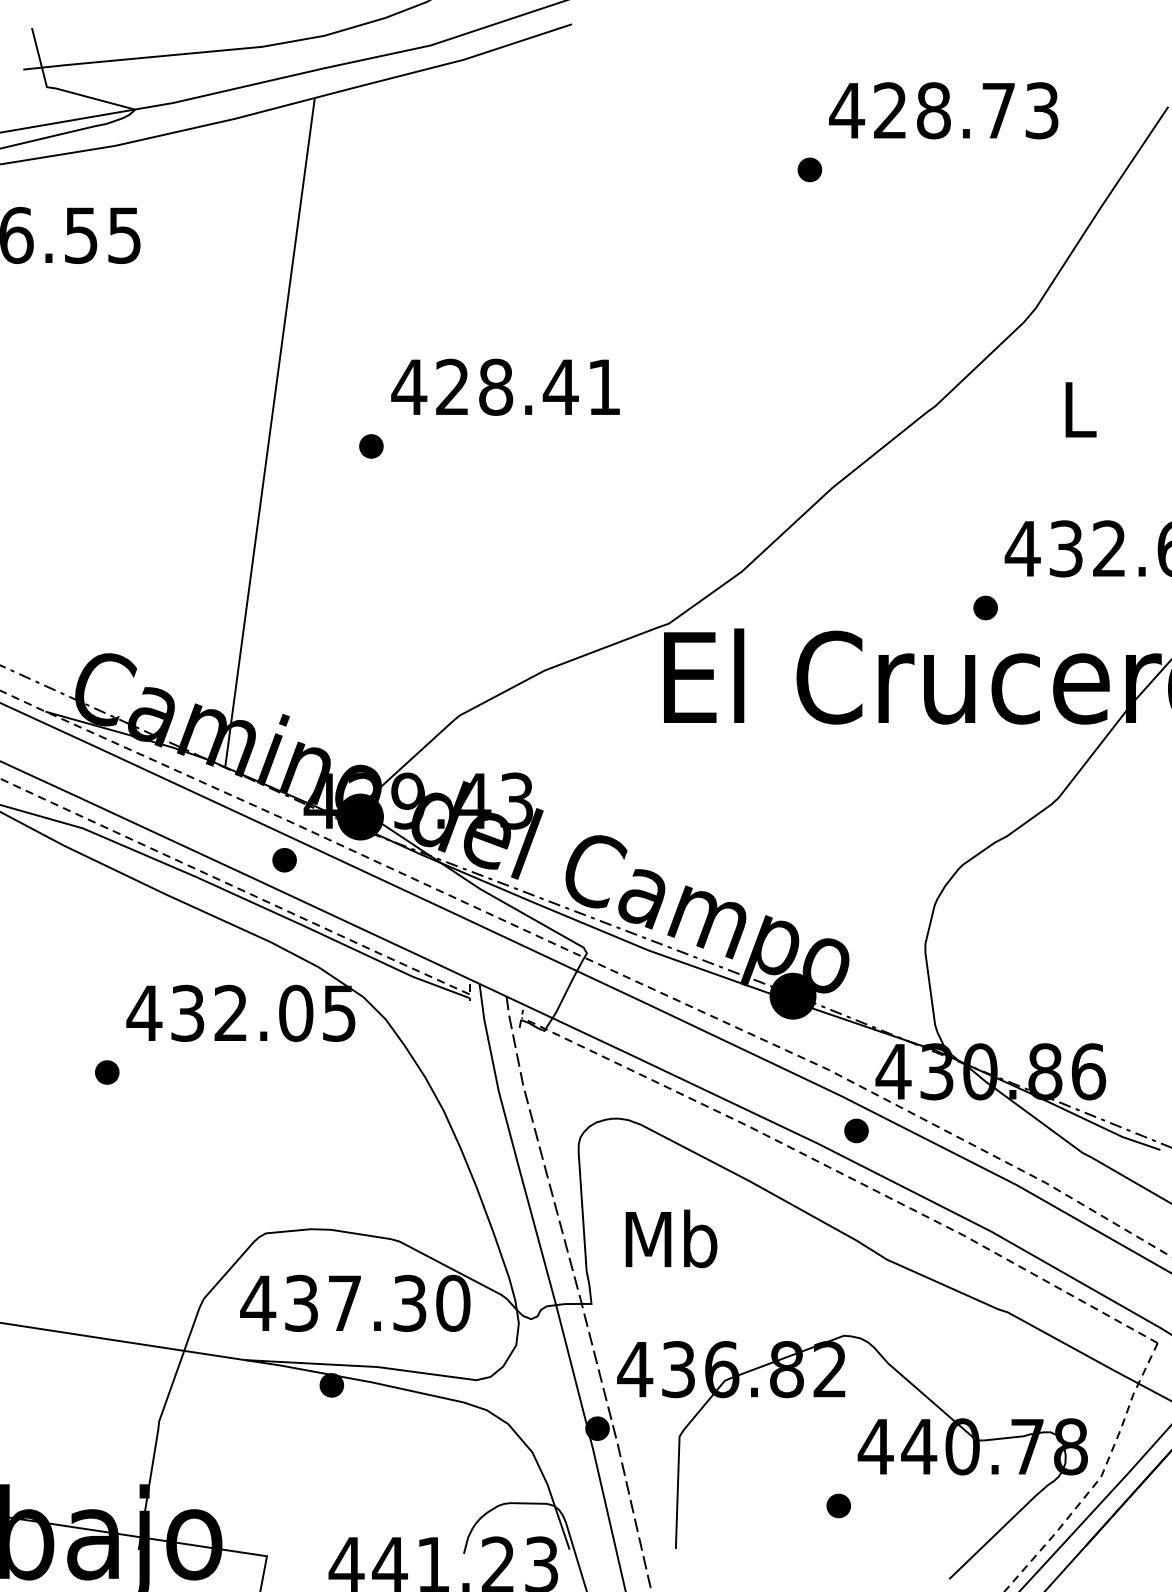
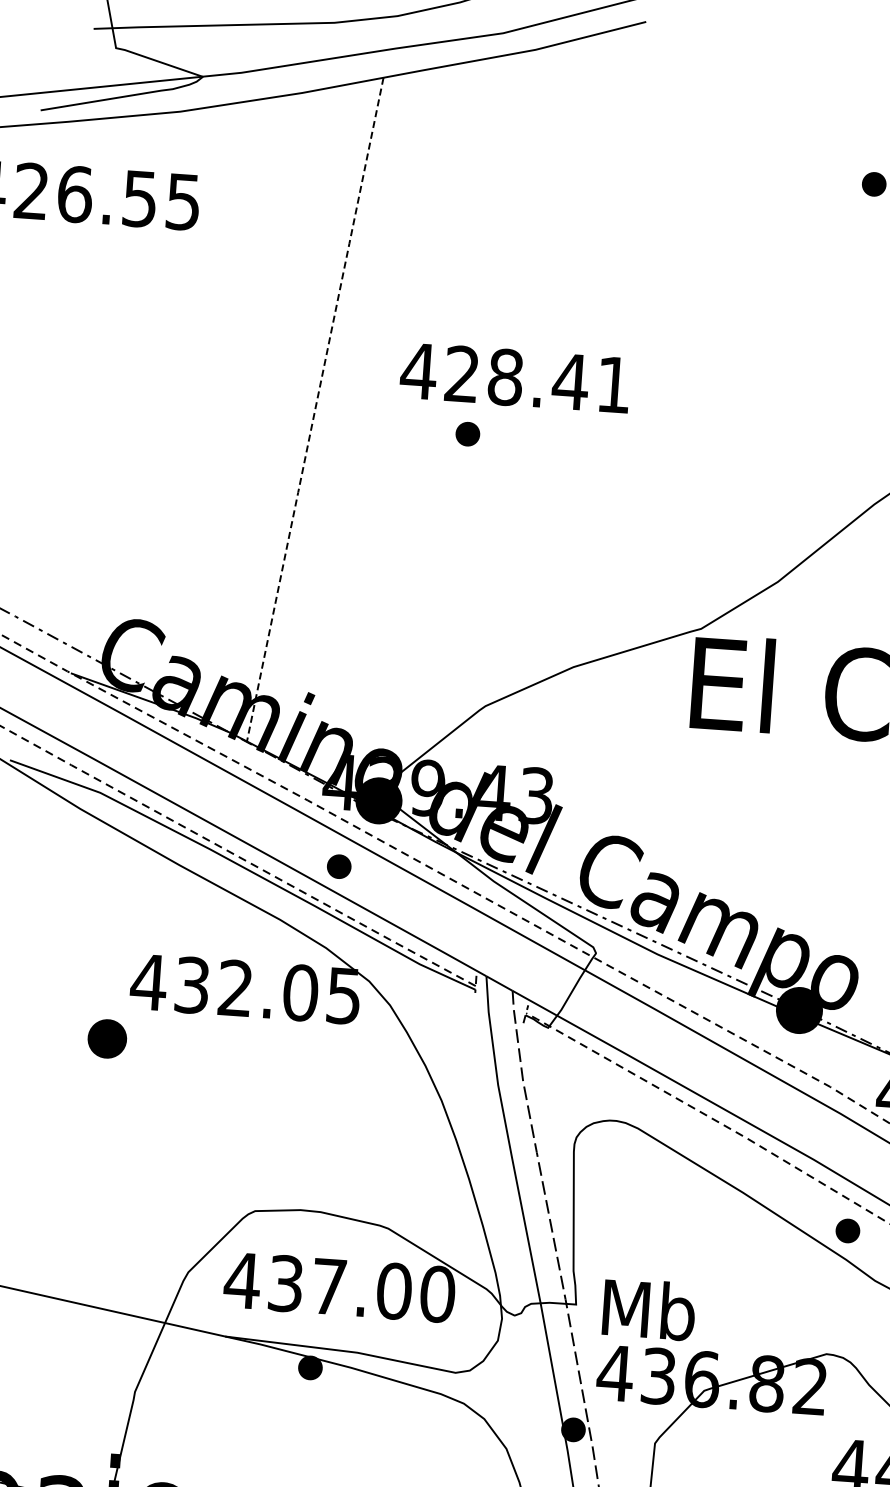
text: (505, 386) -> (515, 377), moved
line: (269, 433) -> (314, 410), solid -> dashed
part: (371, 446) -> (467, 434), moved
part: (284, 860) -> (339, 866), moved
part: (107, 1072) -> (107, 1038), size x1.6
part: (856, 1130) -> (847, 1230), moved
text: (671, 1238) -> (649, 1309), moved
text: (409, 1302) -> (394, 1290), 437.30 -> 437.00

